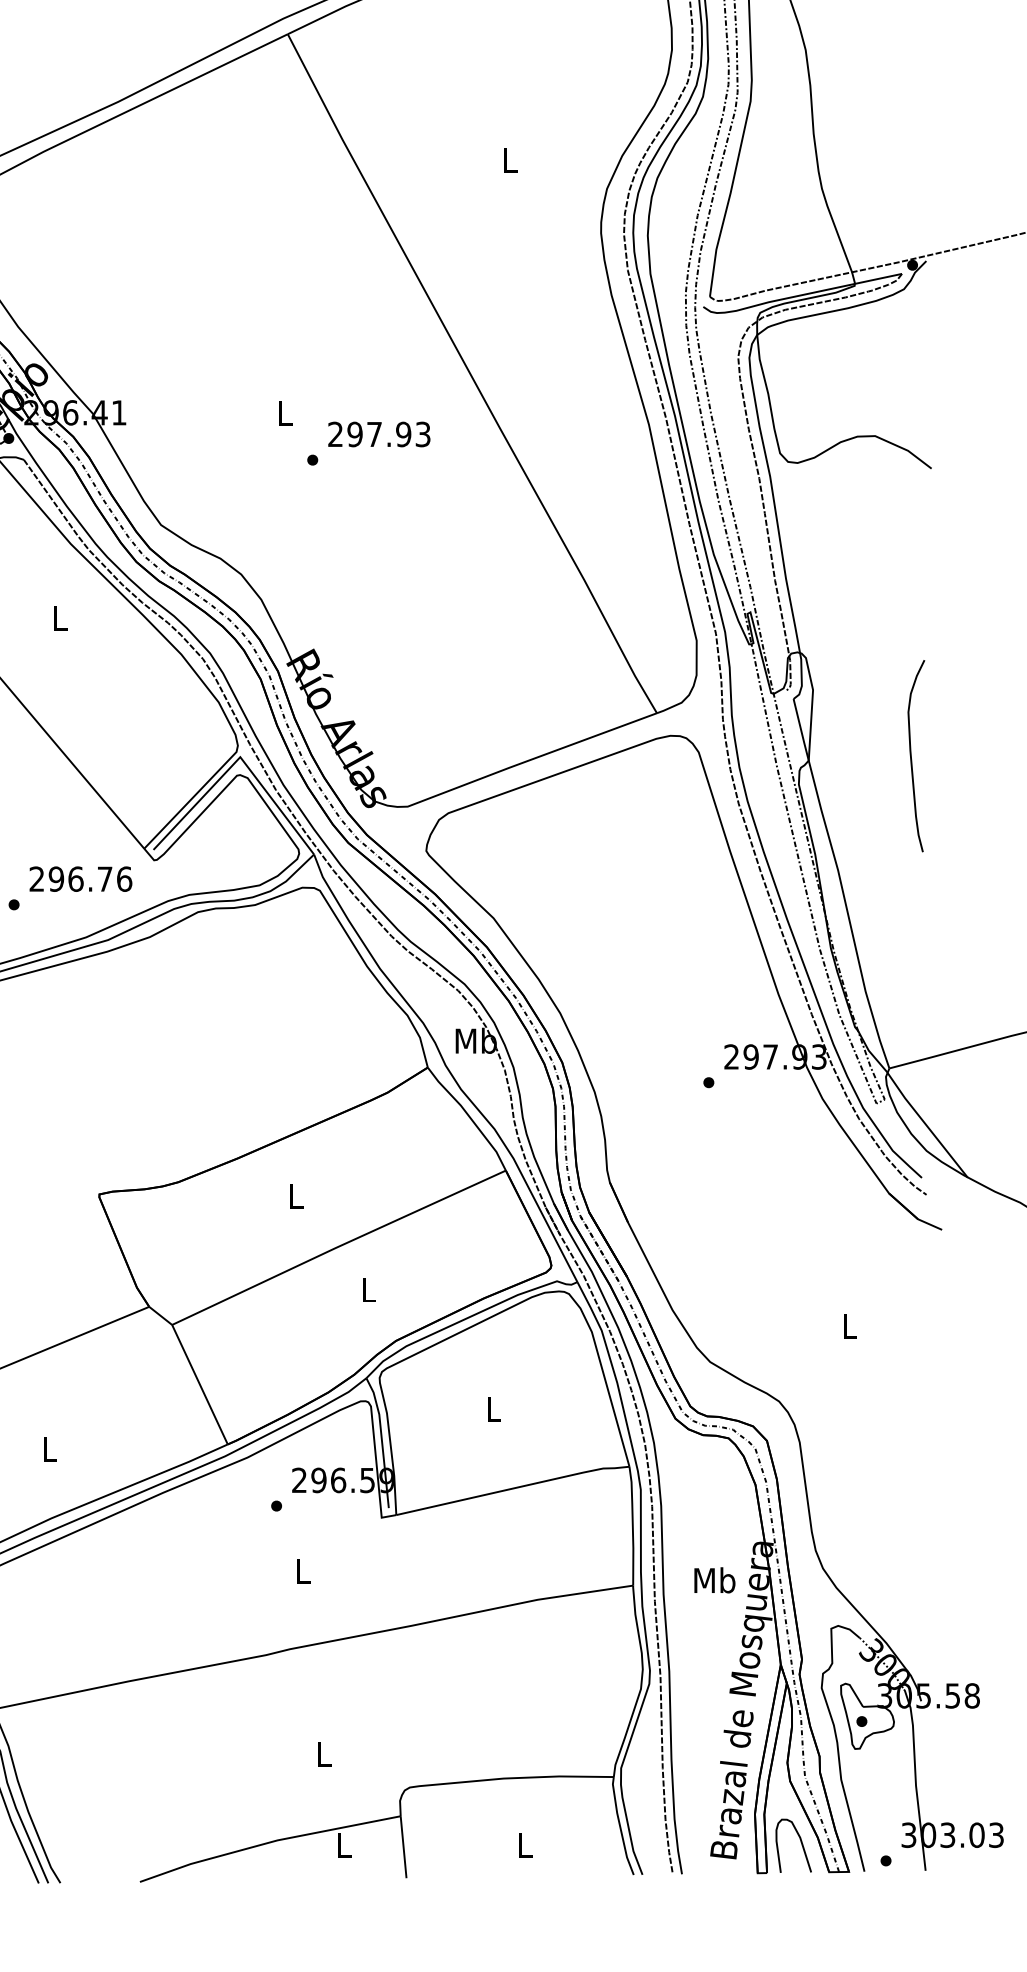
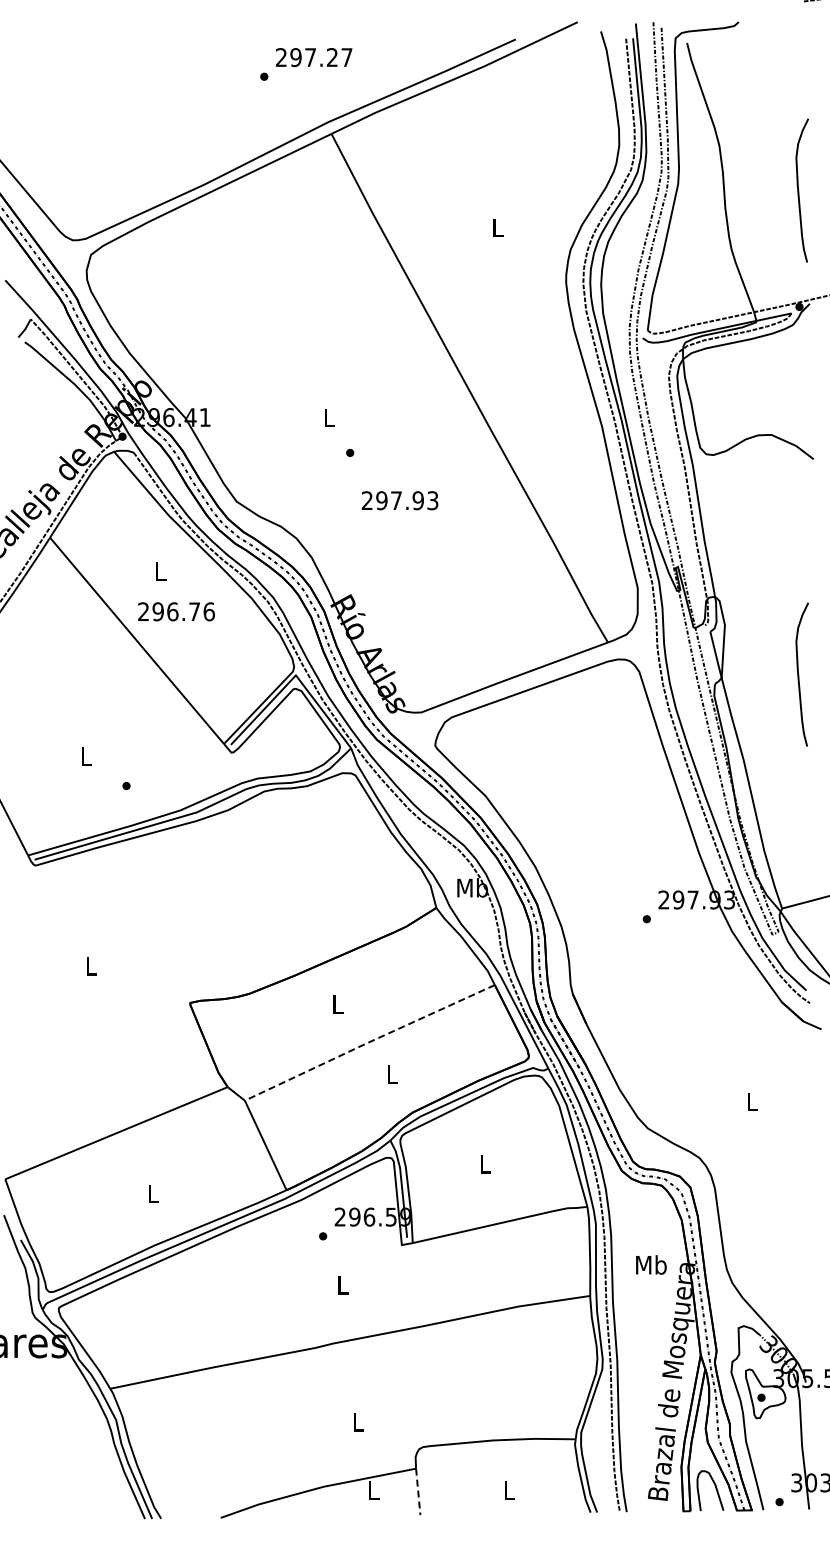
curve: (912, 109) -> (799, 190), added
text: (378, 434) -> (399, 500), moved
text: (80, 878) -> (176, 611), moved
line: (337, 1247) -> (368, 1042), solid -> dashed
text: (715, 1579) -> (651, 1264), moved
line: (403, 1848) -> (418, 1492), solid -> dashed

